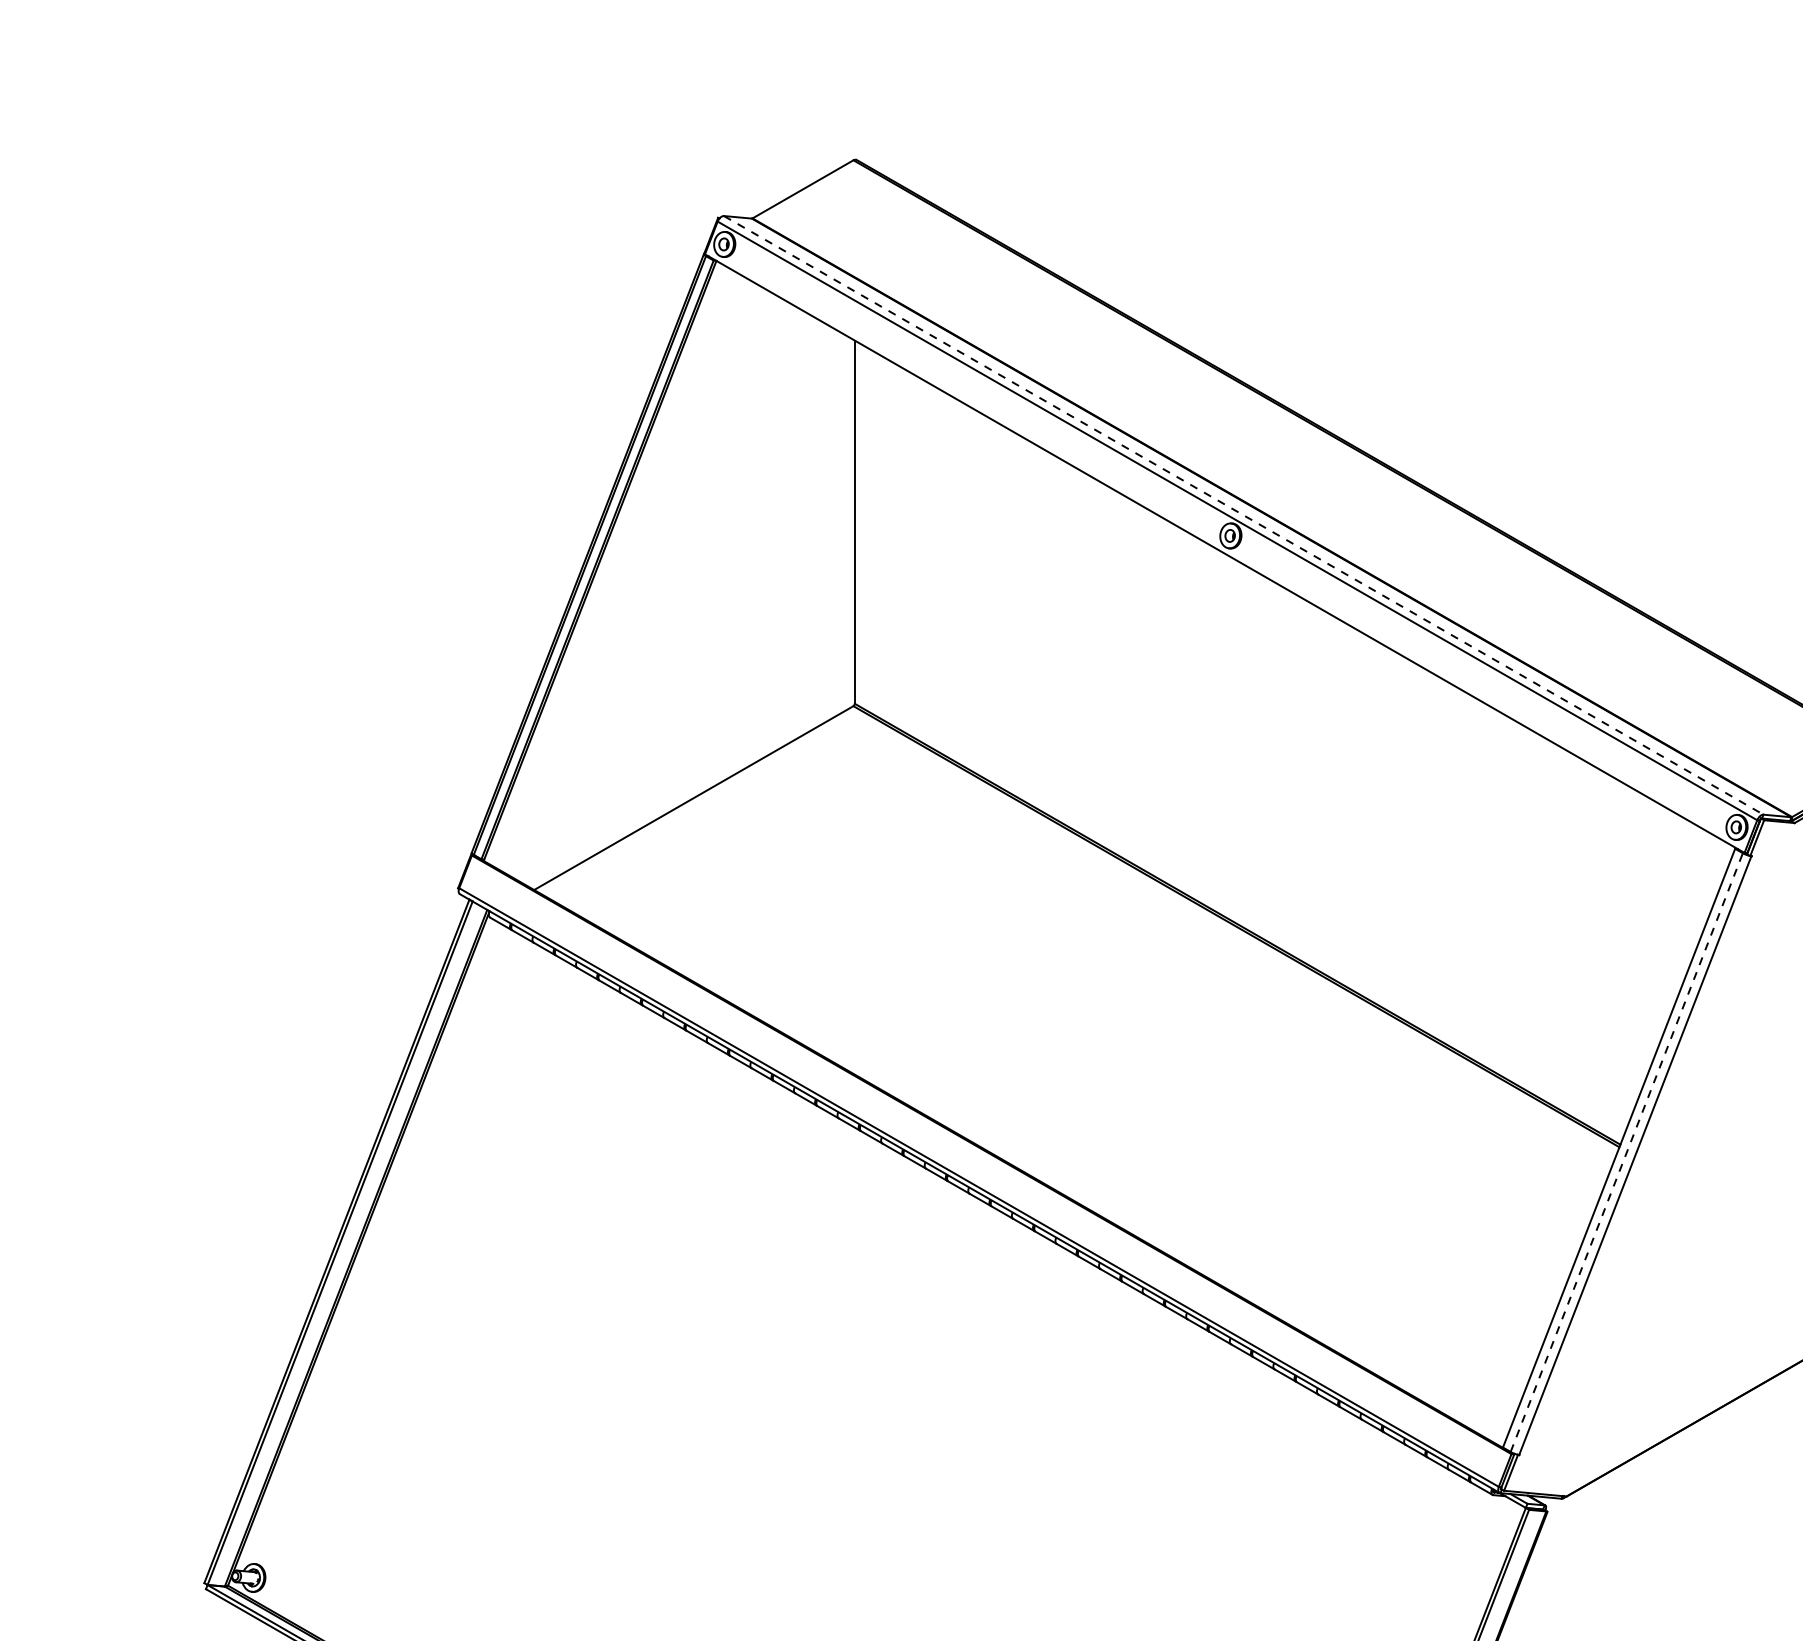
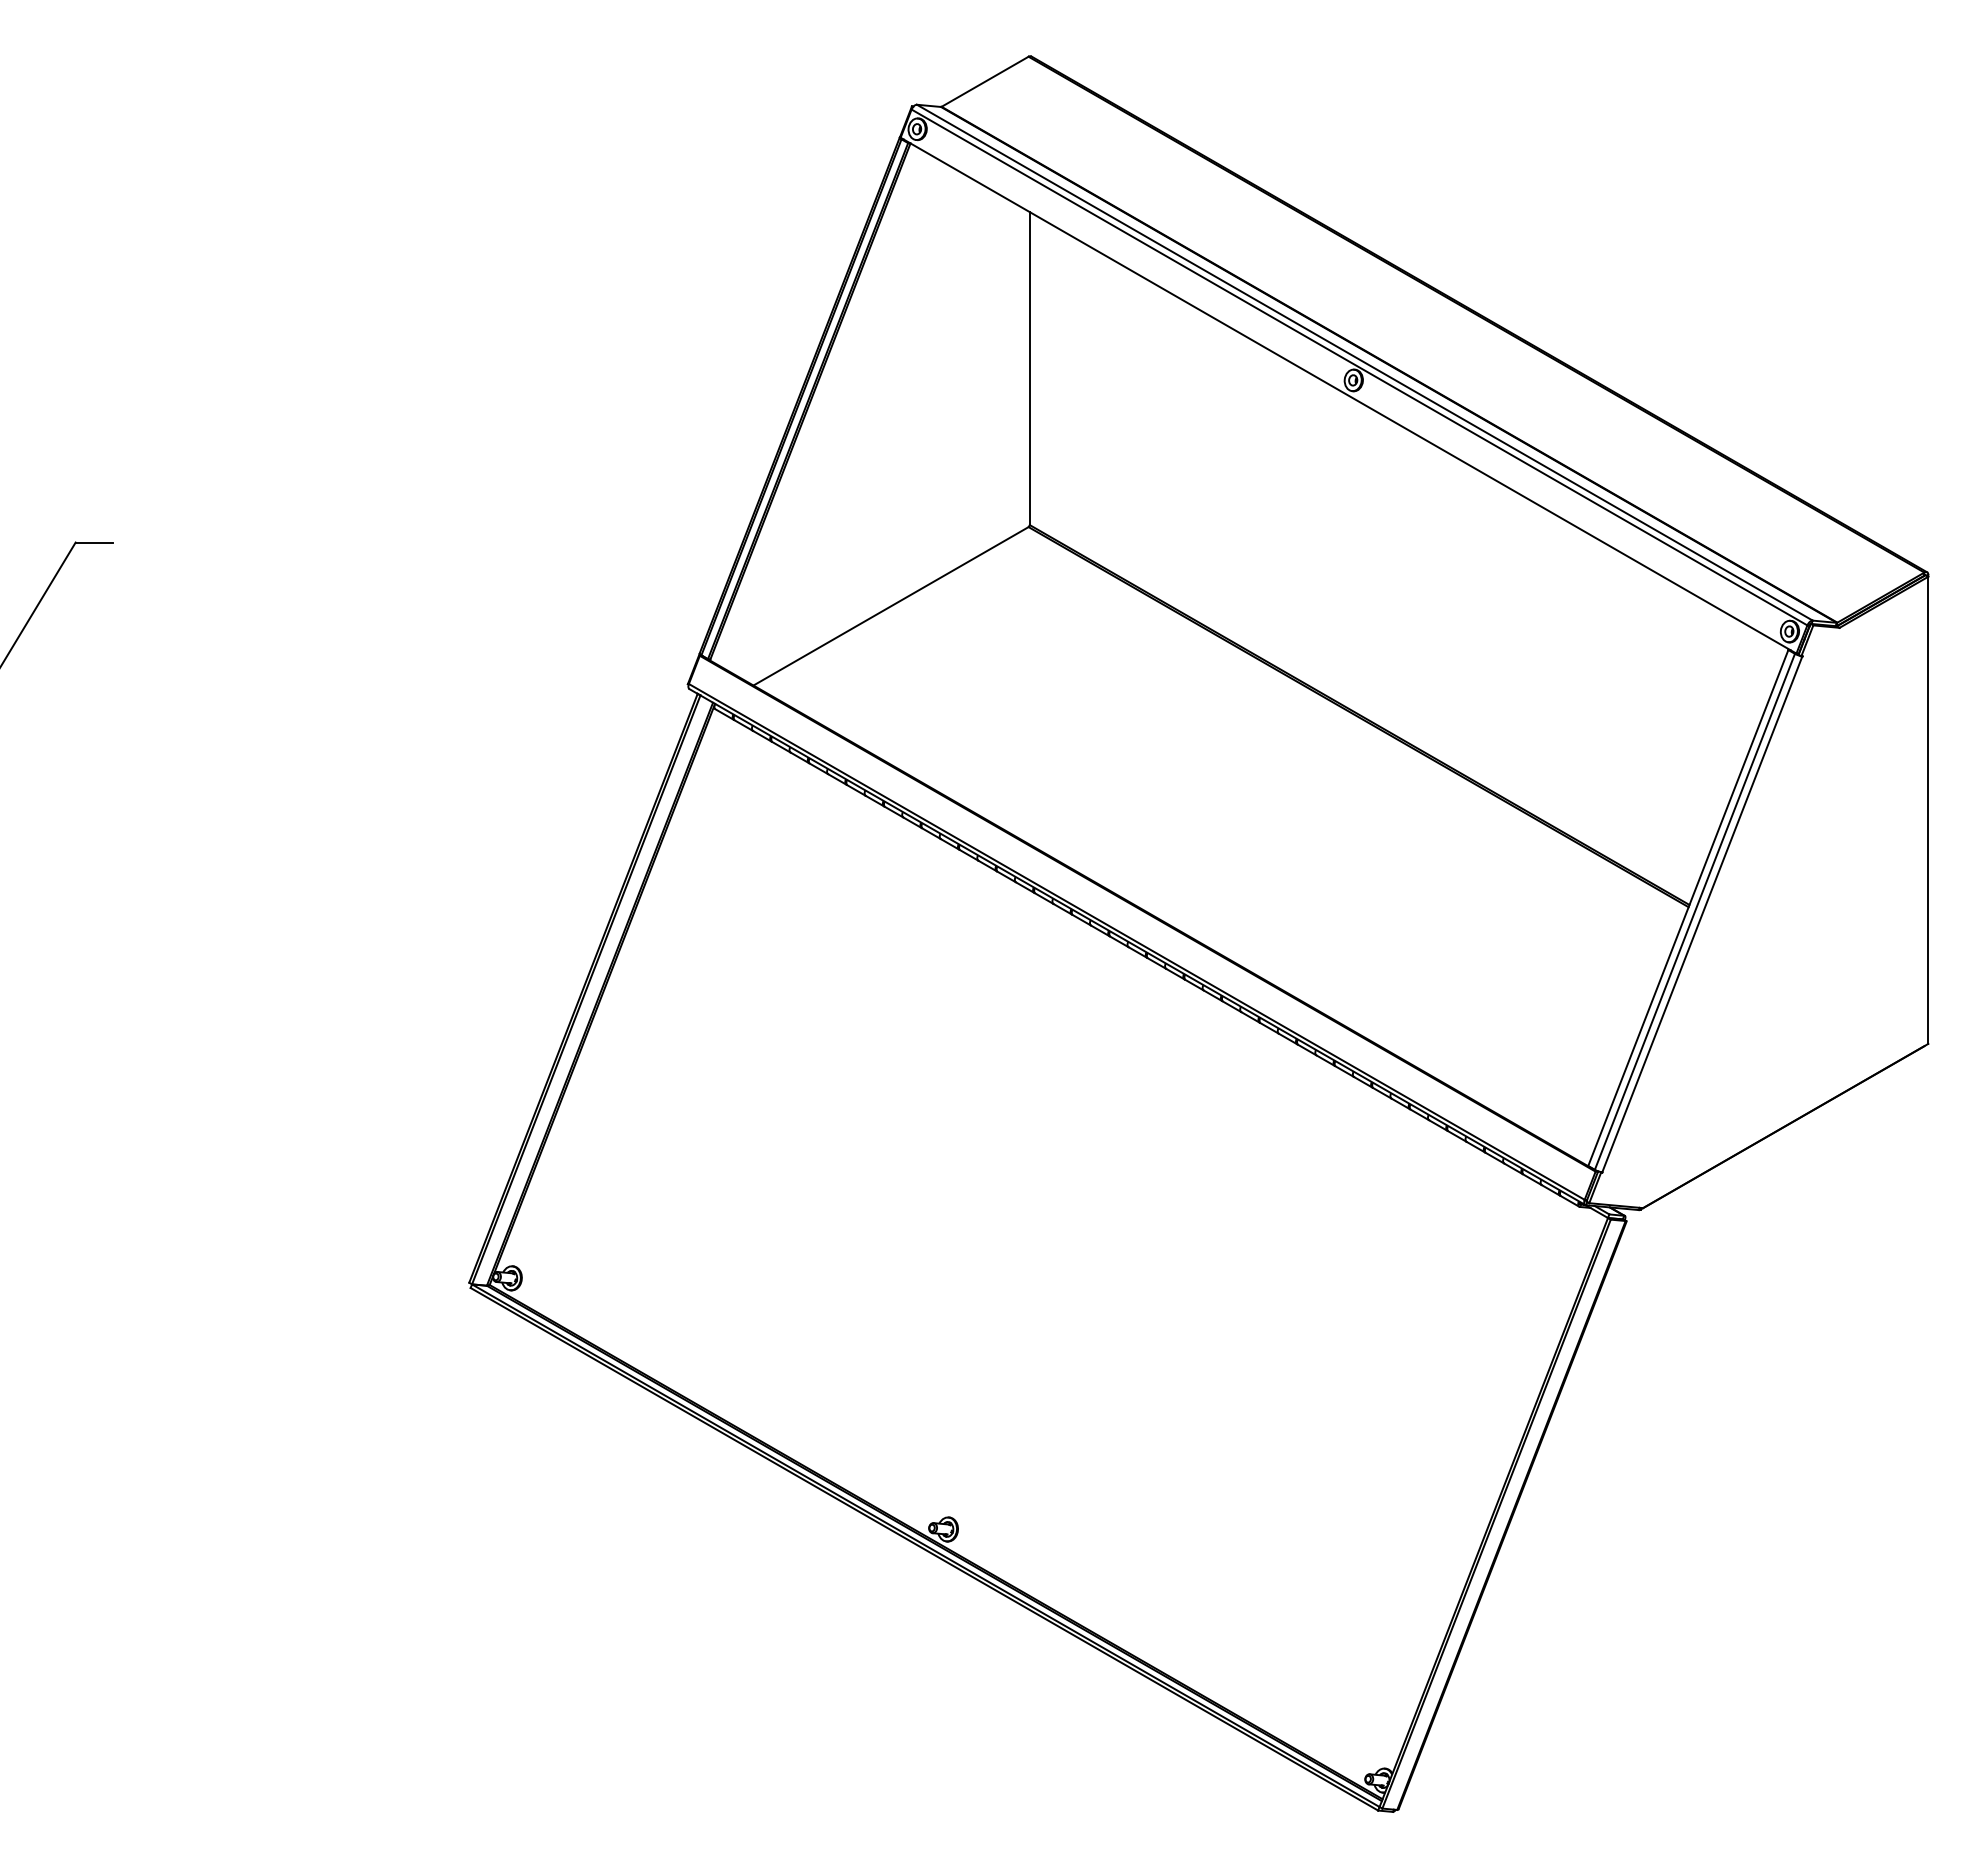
line: (1243, 515) -> (1364, 362), dashed -> solid
line: (1626, 1152) -> (1694, 911), dashed -> solid

